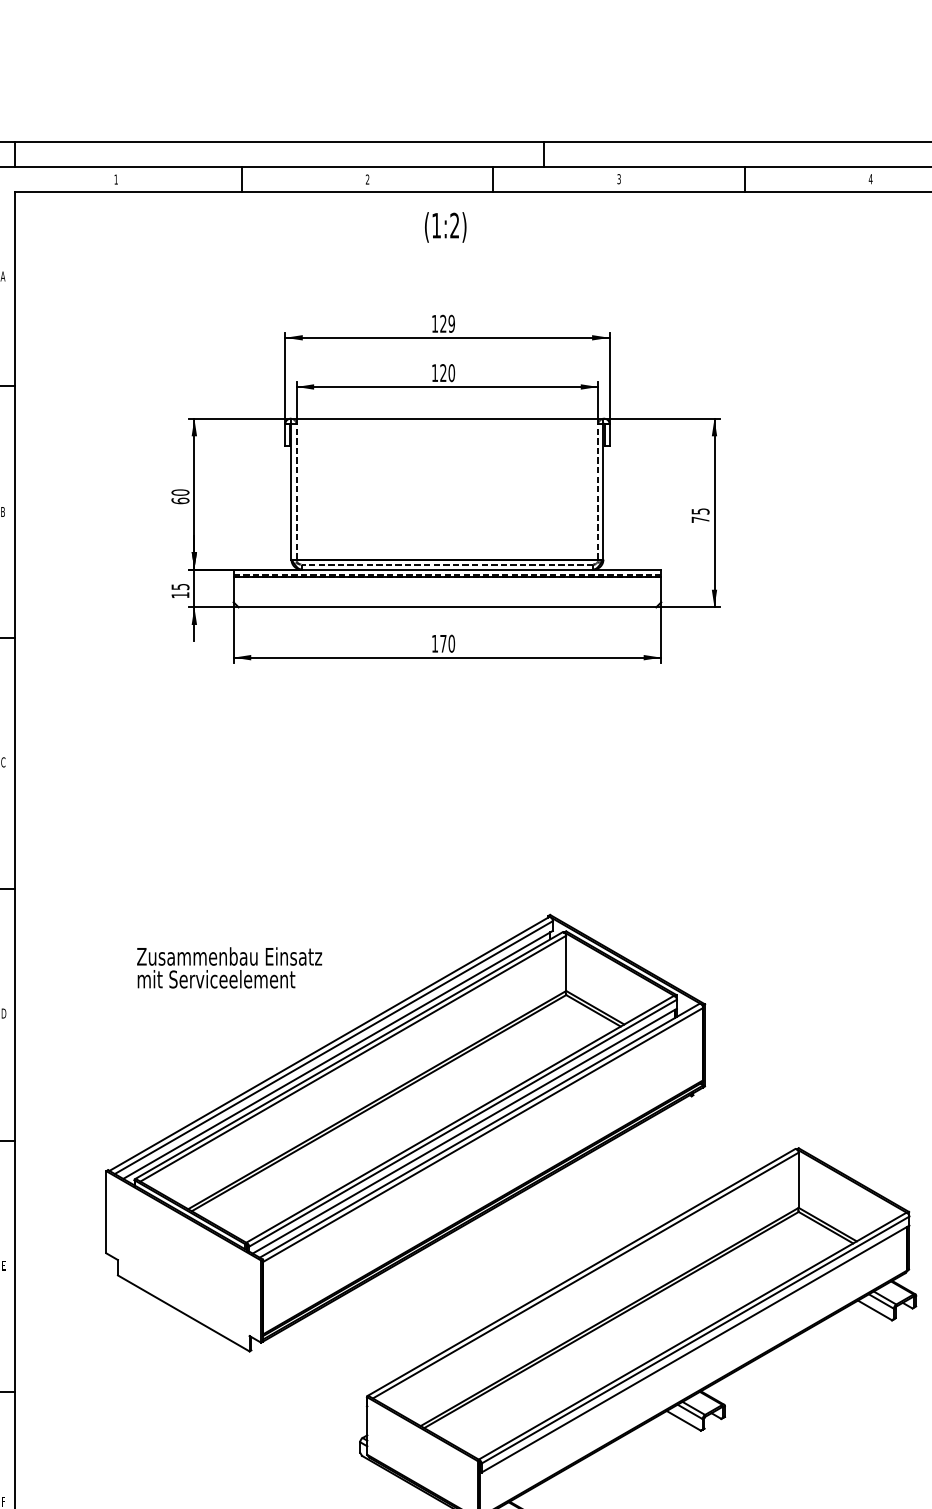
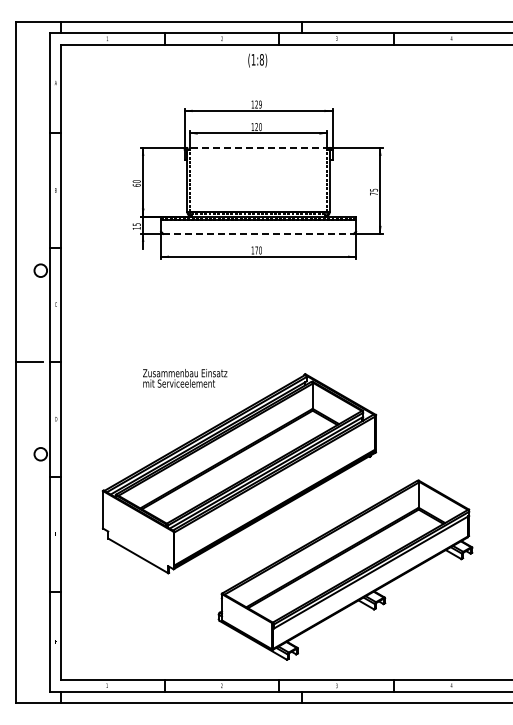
text: (453, 224) -> (261, 59), (1:2) -> (1:8)
line: (447, 417) -> (258, 147), solid -> dashed
line: (449, 606) -> (259, 233), solid -> dashed
text: (230, 968) -> (185, 378), moved

